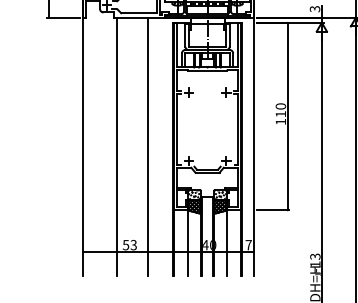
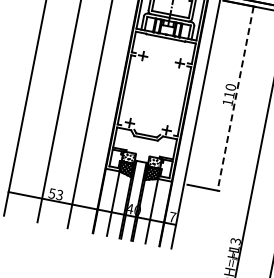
line: (287, 116) -> (235, 98), solid -> dashed

